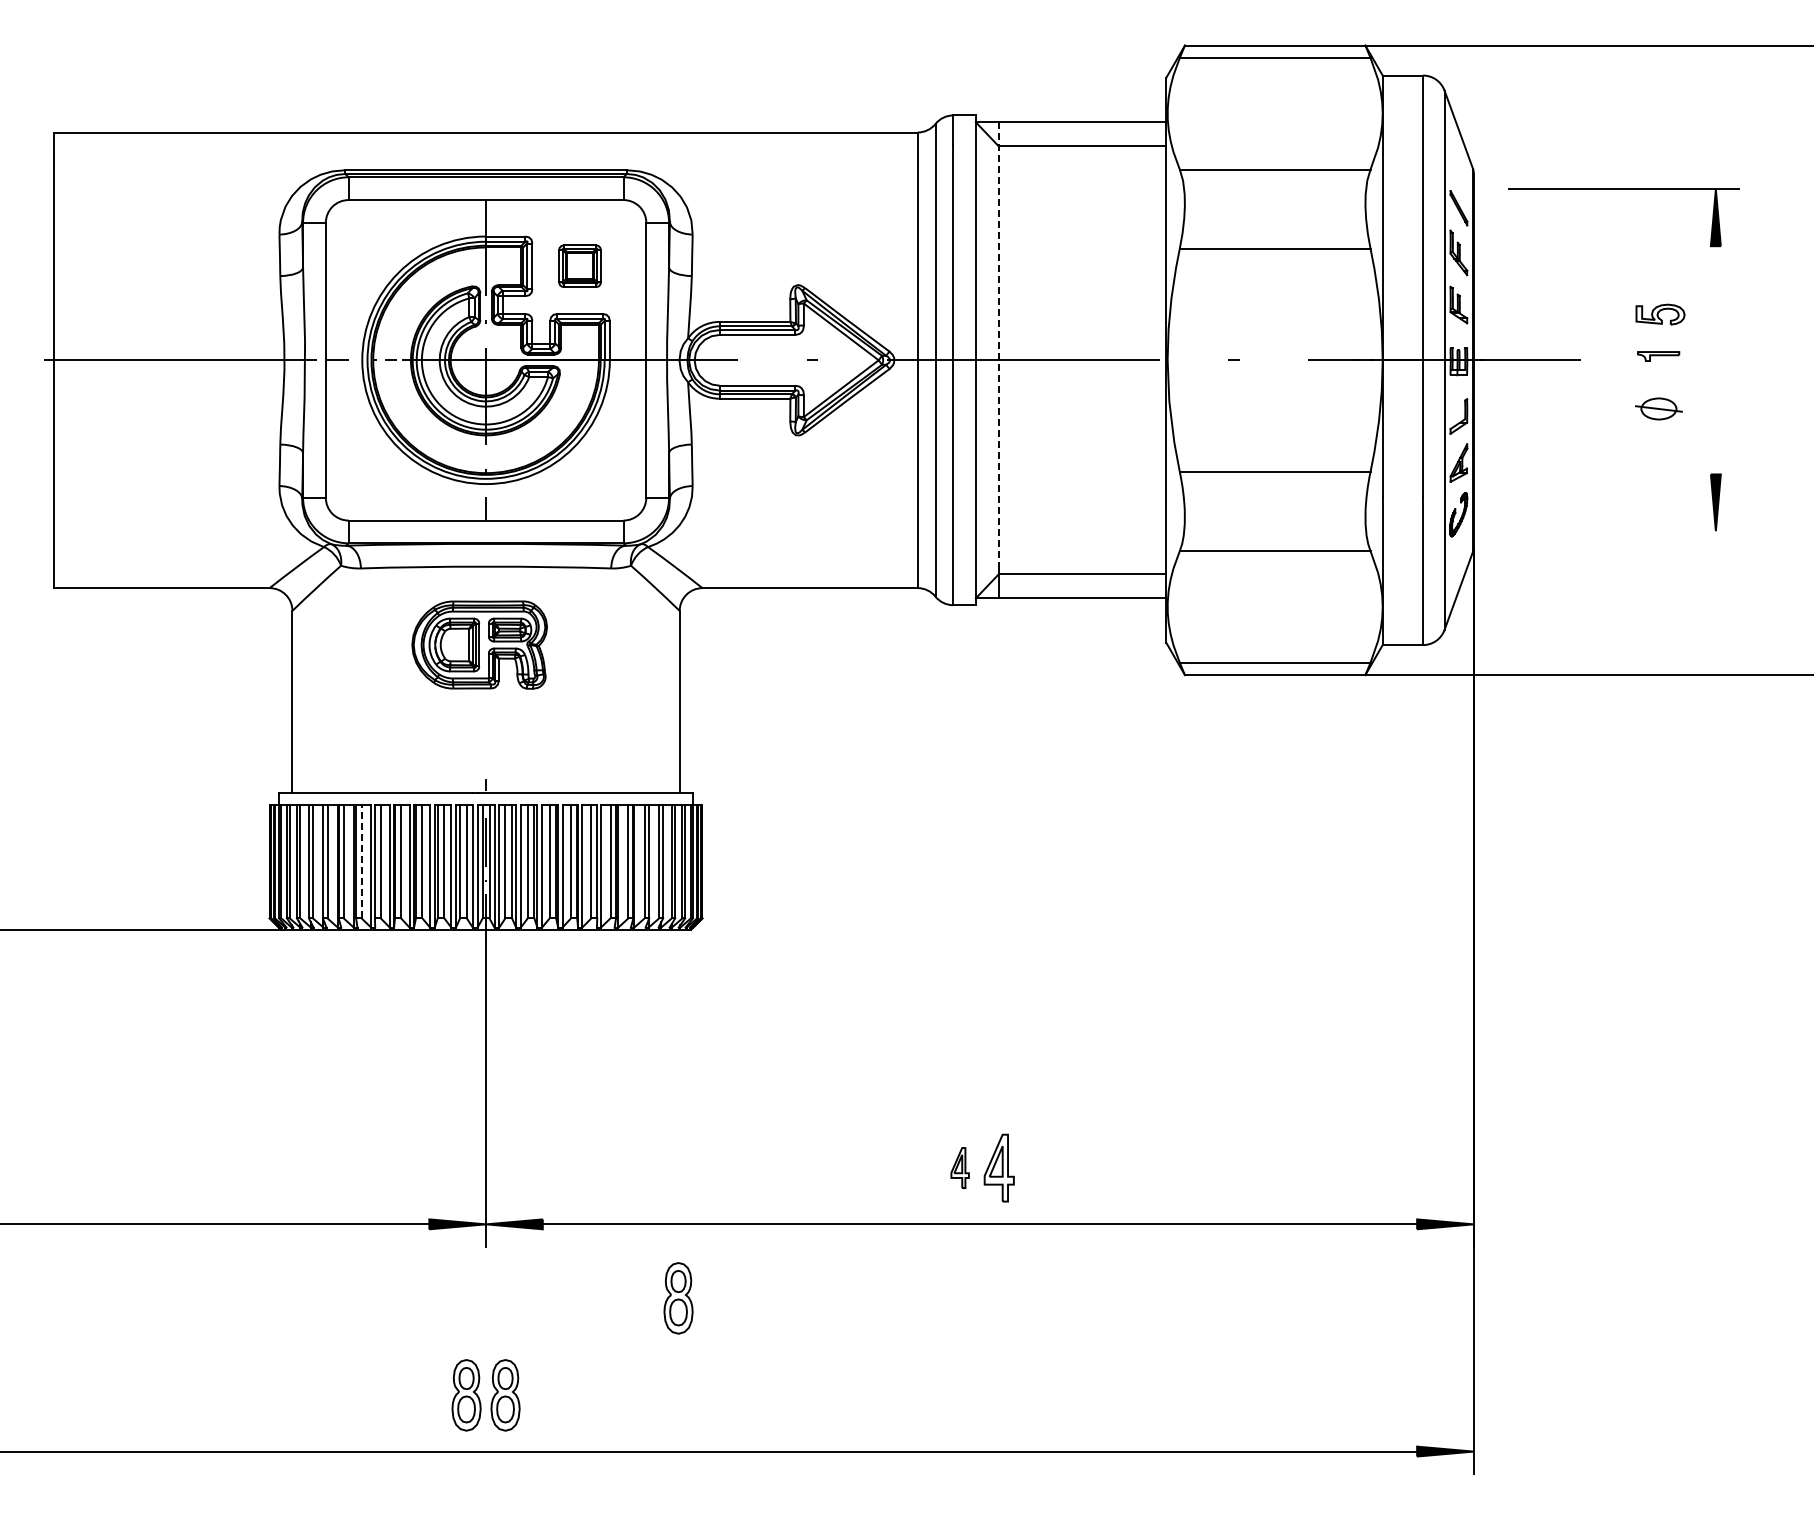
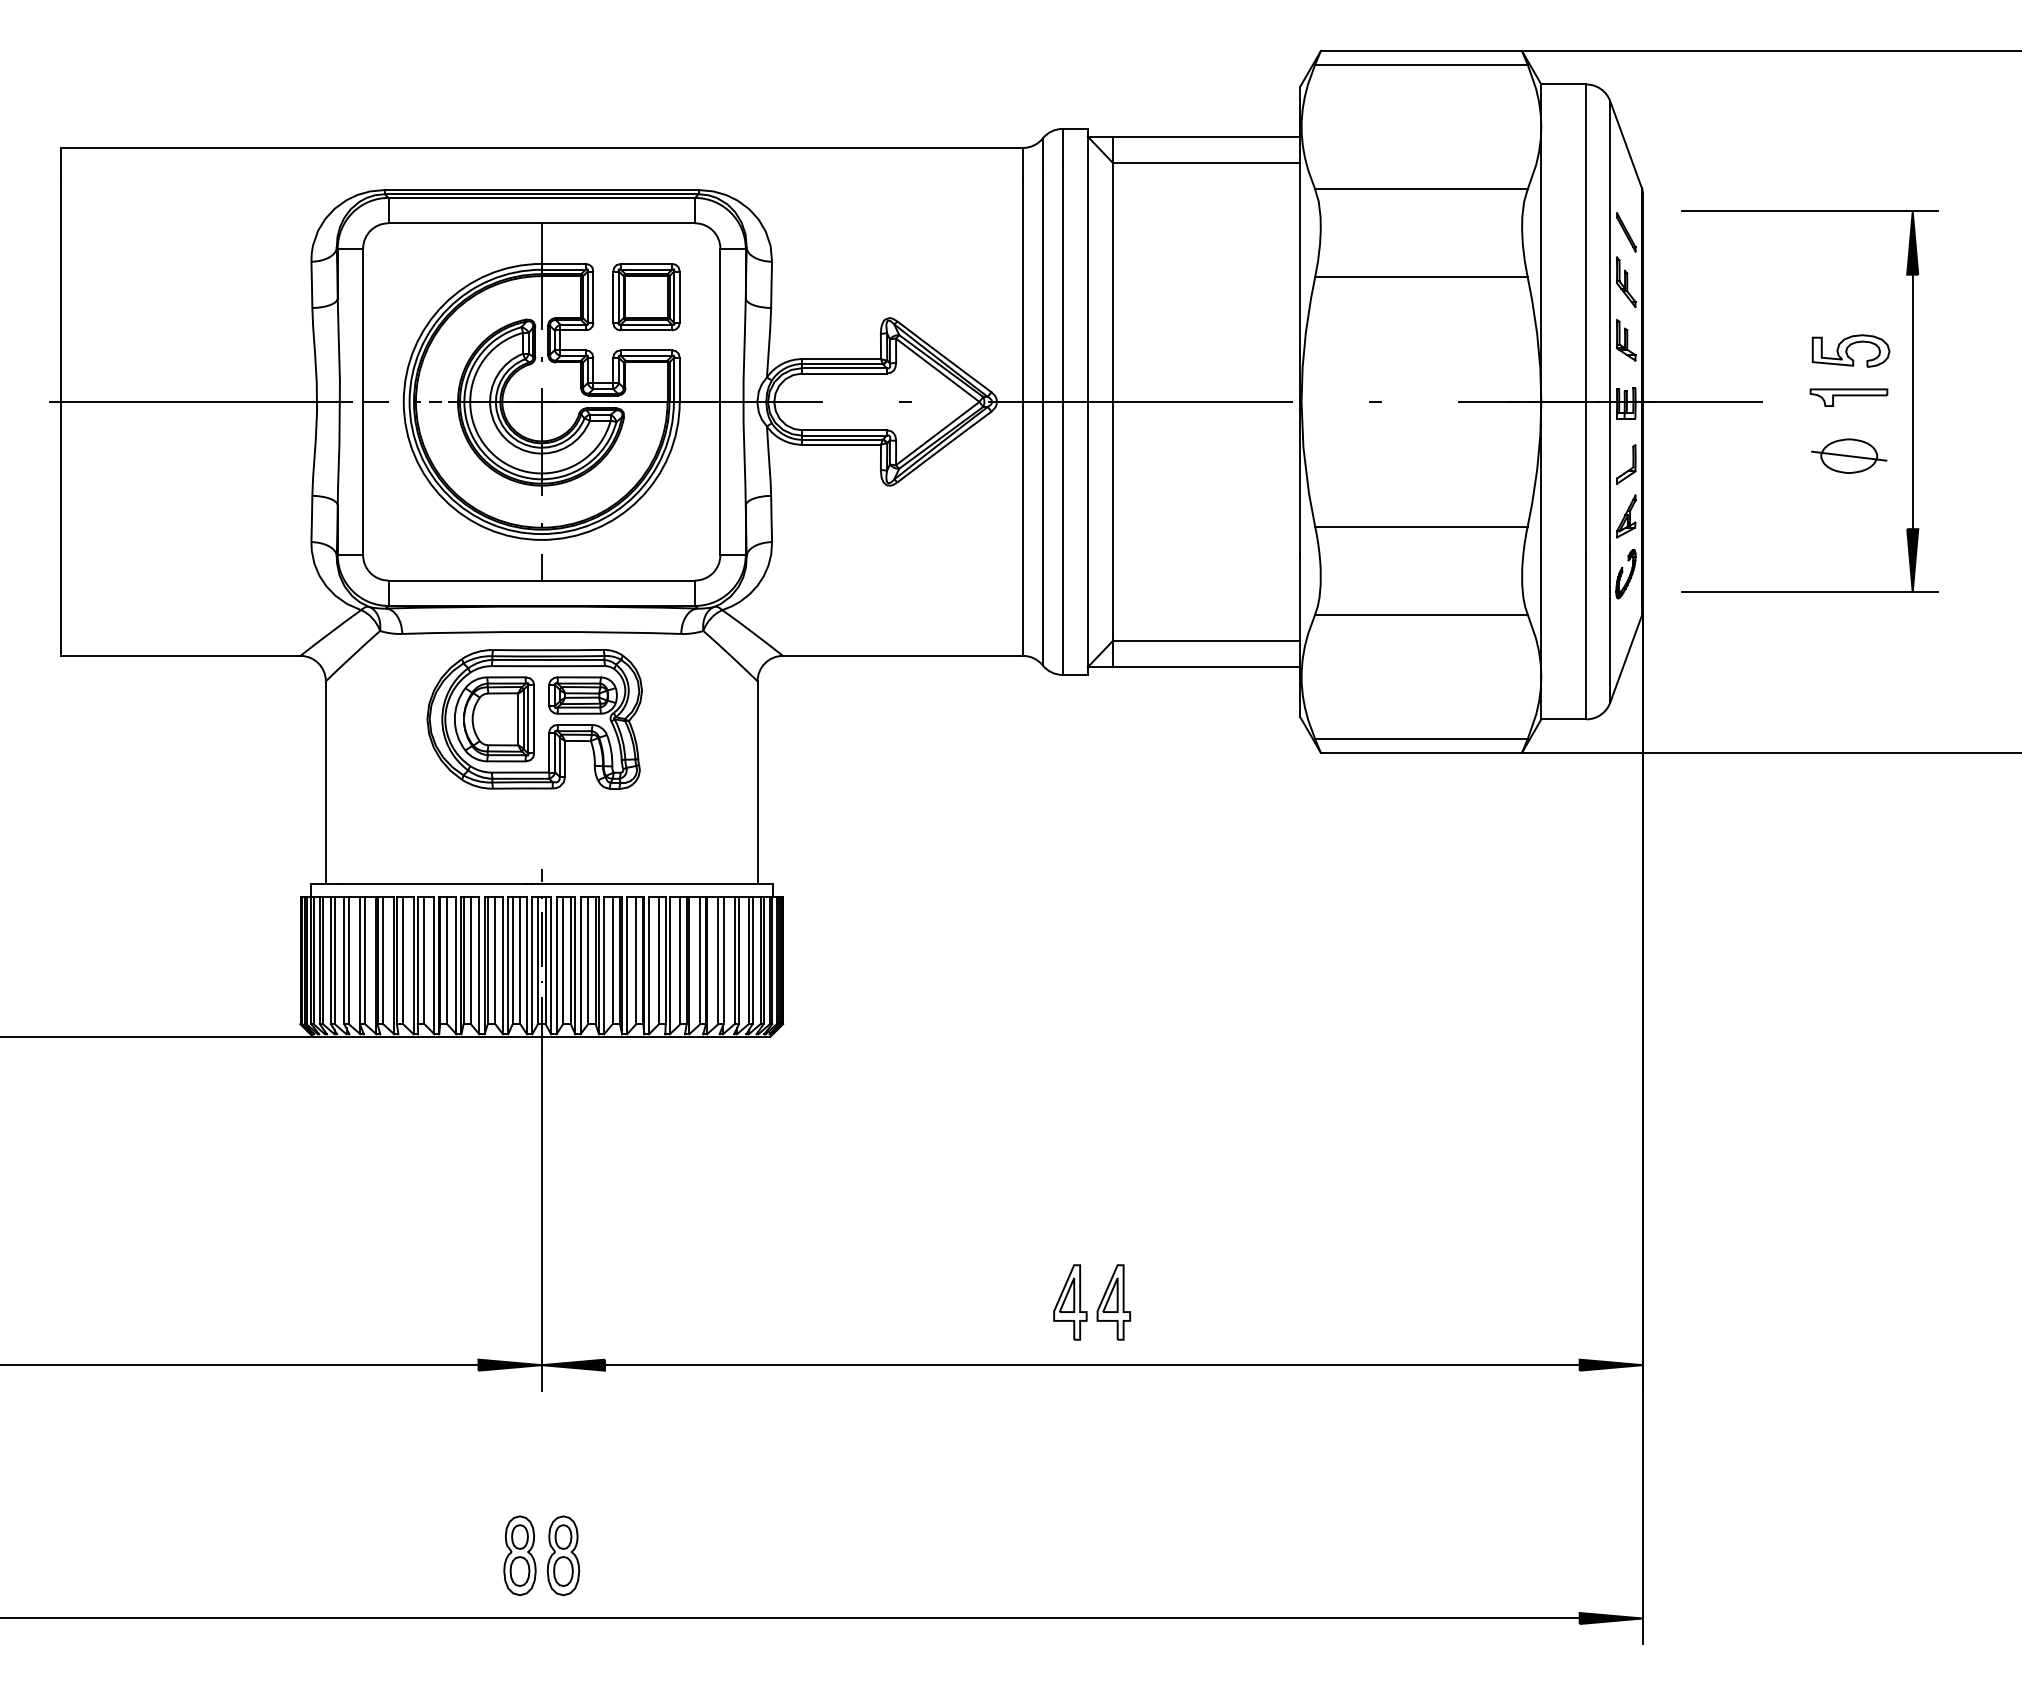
part: (579, 265) -> (645, 296), size x1.43
part: (1660, 314) -> (1851, 350), size x1.43
line: (998, 346) -> (1113, 386), dashed -> solid
part: (1658, 356) -> (1848, 397), size x1.67
line: (1715, 360) -> (1912, 402), added
part: (1658, 408) -> (1848, 455), size x1.43
line: (1623, 531) -> (1809, 592), added
part: (479, 644) -> (534, 718), size x1.43
line: (361, 861) -> (402, 960), dashed -> solid
part: (959, 1167) -> (1069, 1301), size x1.67
part: (678, 1298) -> (756, 1447), removed

